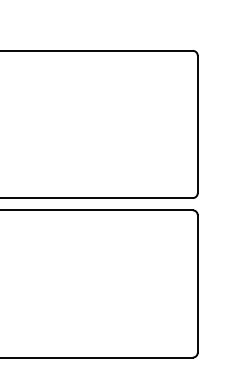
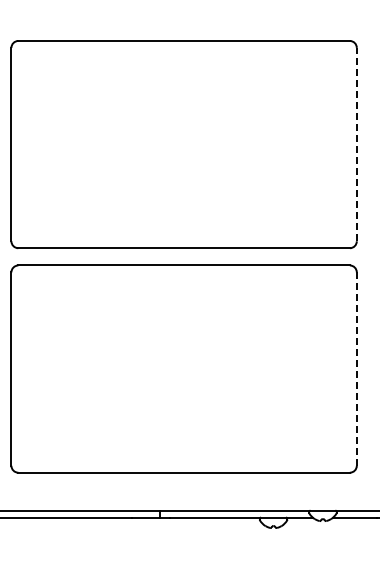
line: (197, 124) -> (356, 144), solid -> dashed
line: (197, 284) -> (356, 369), solid -> dashed

